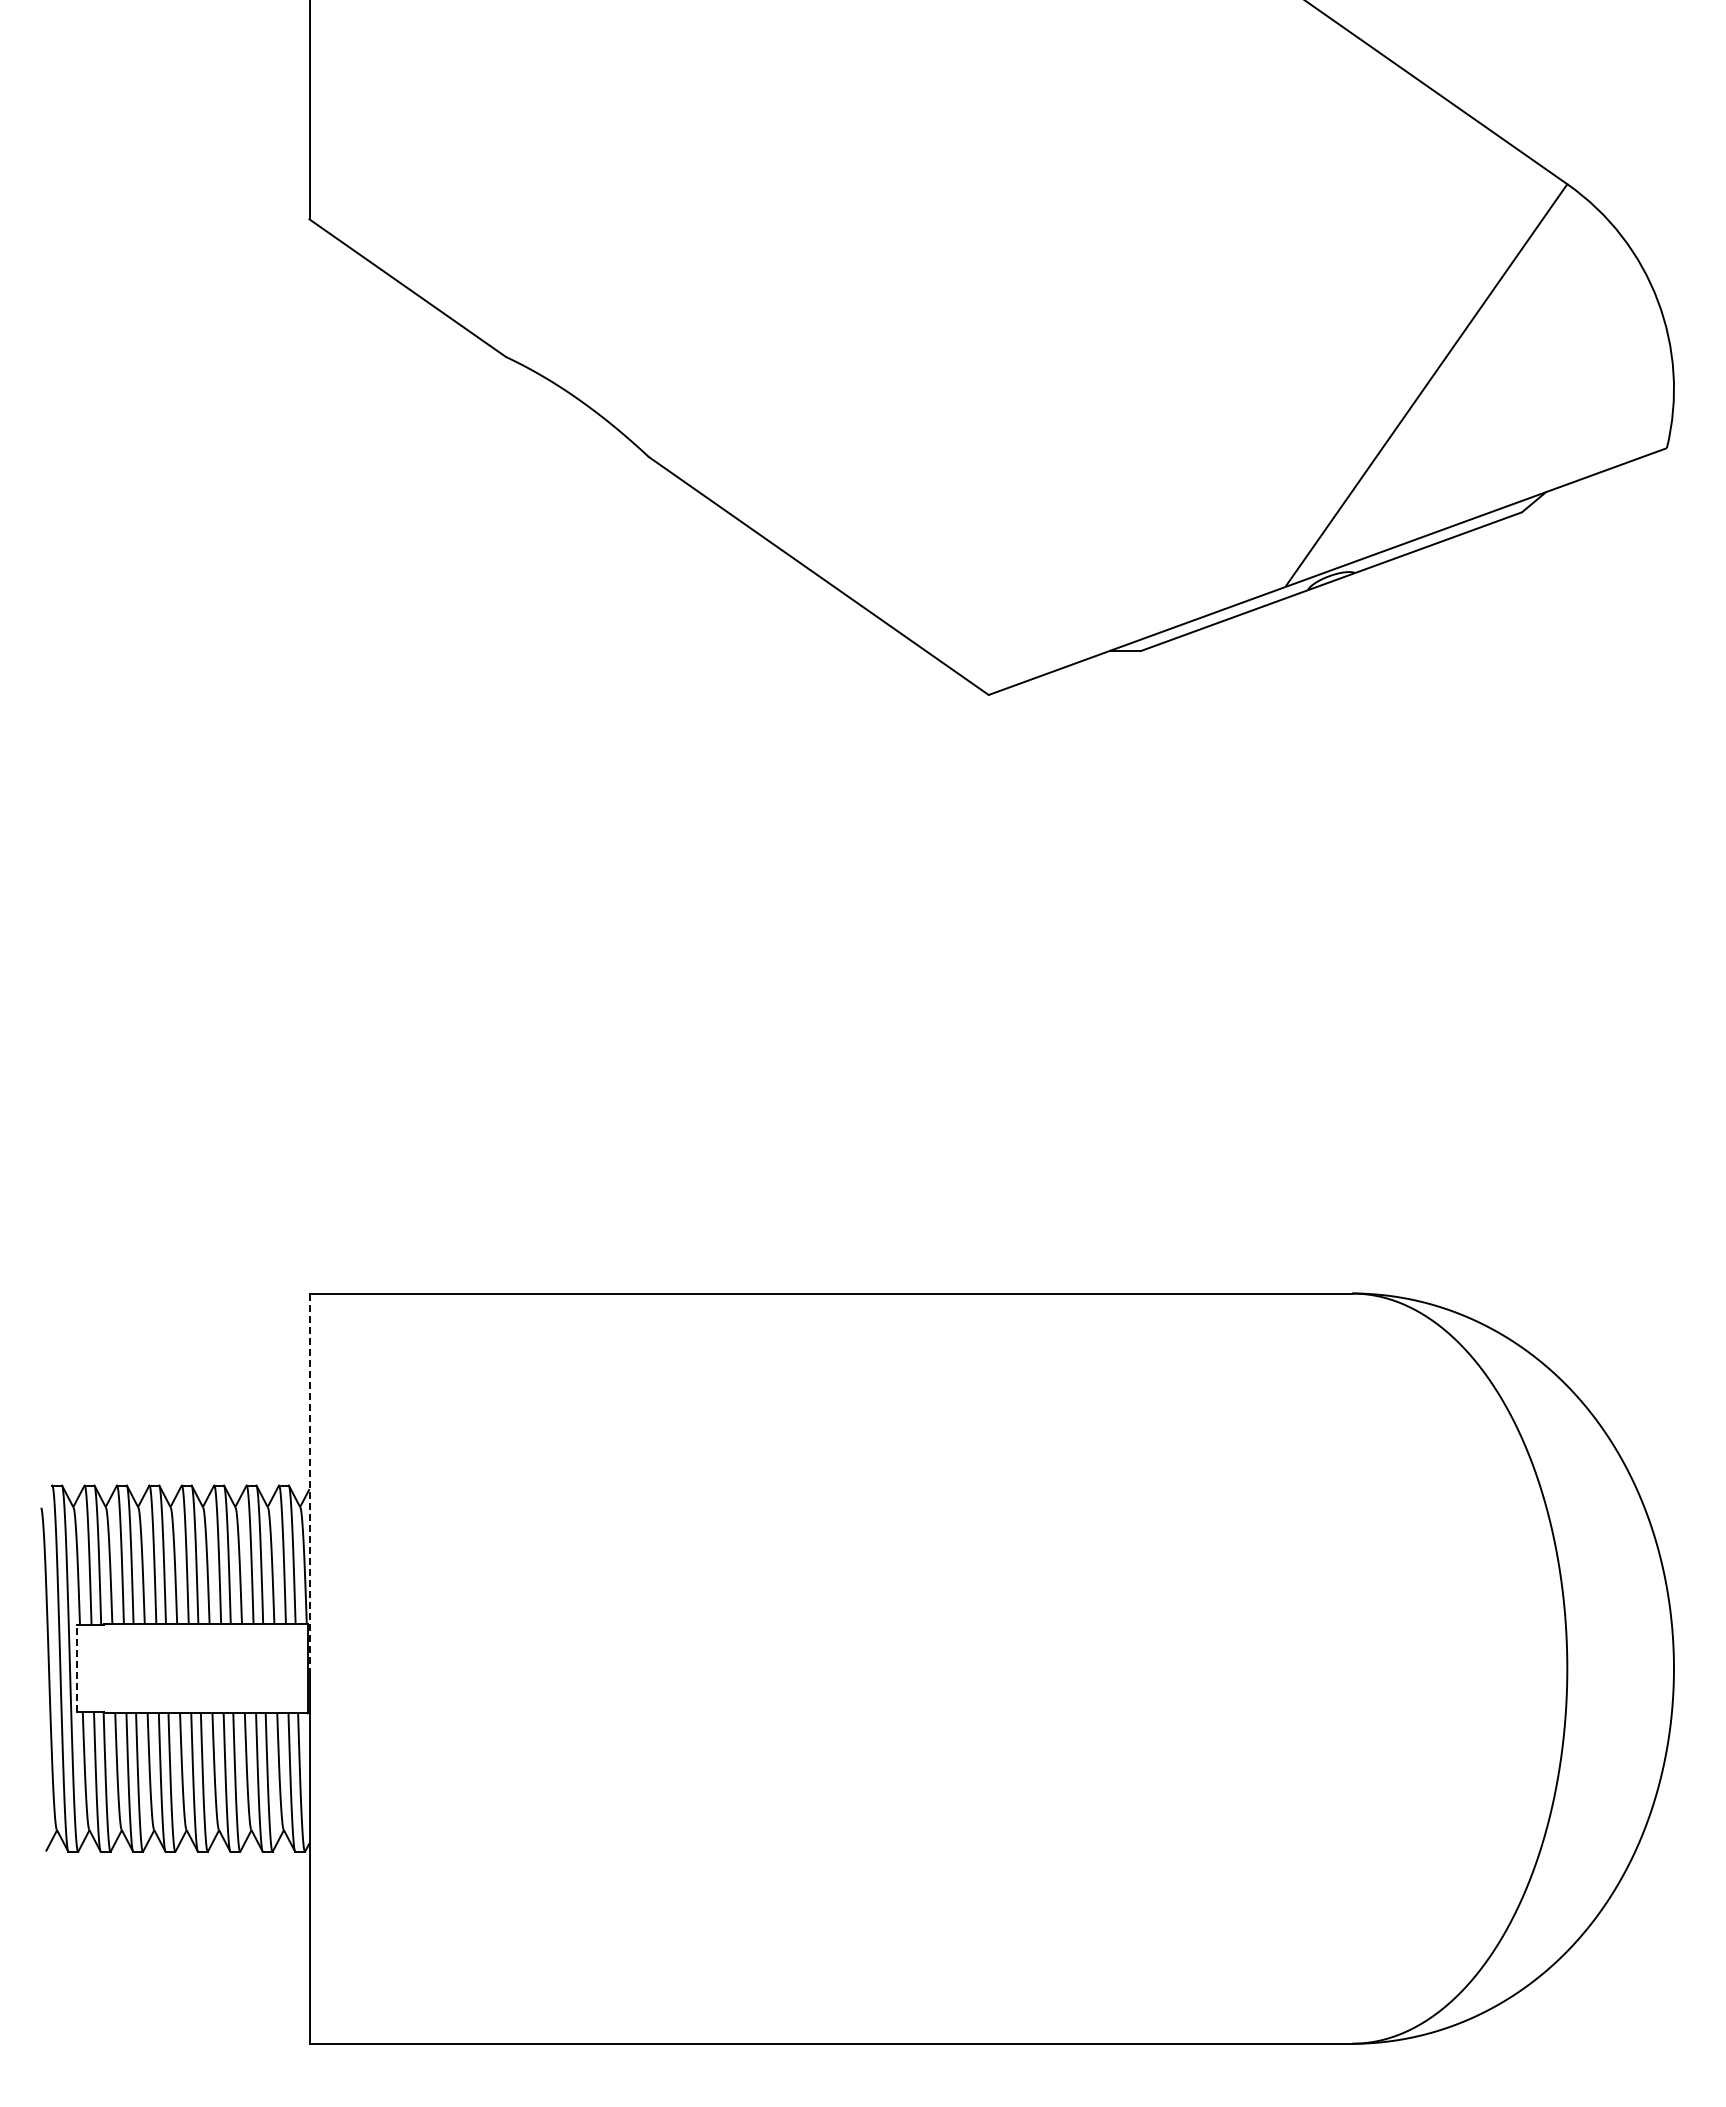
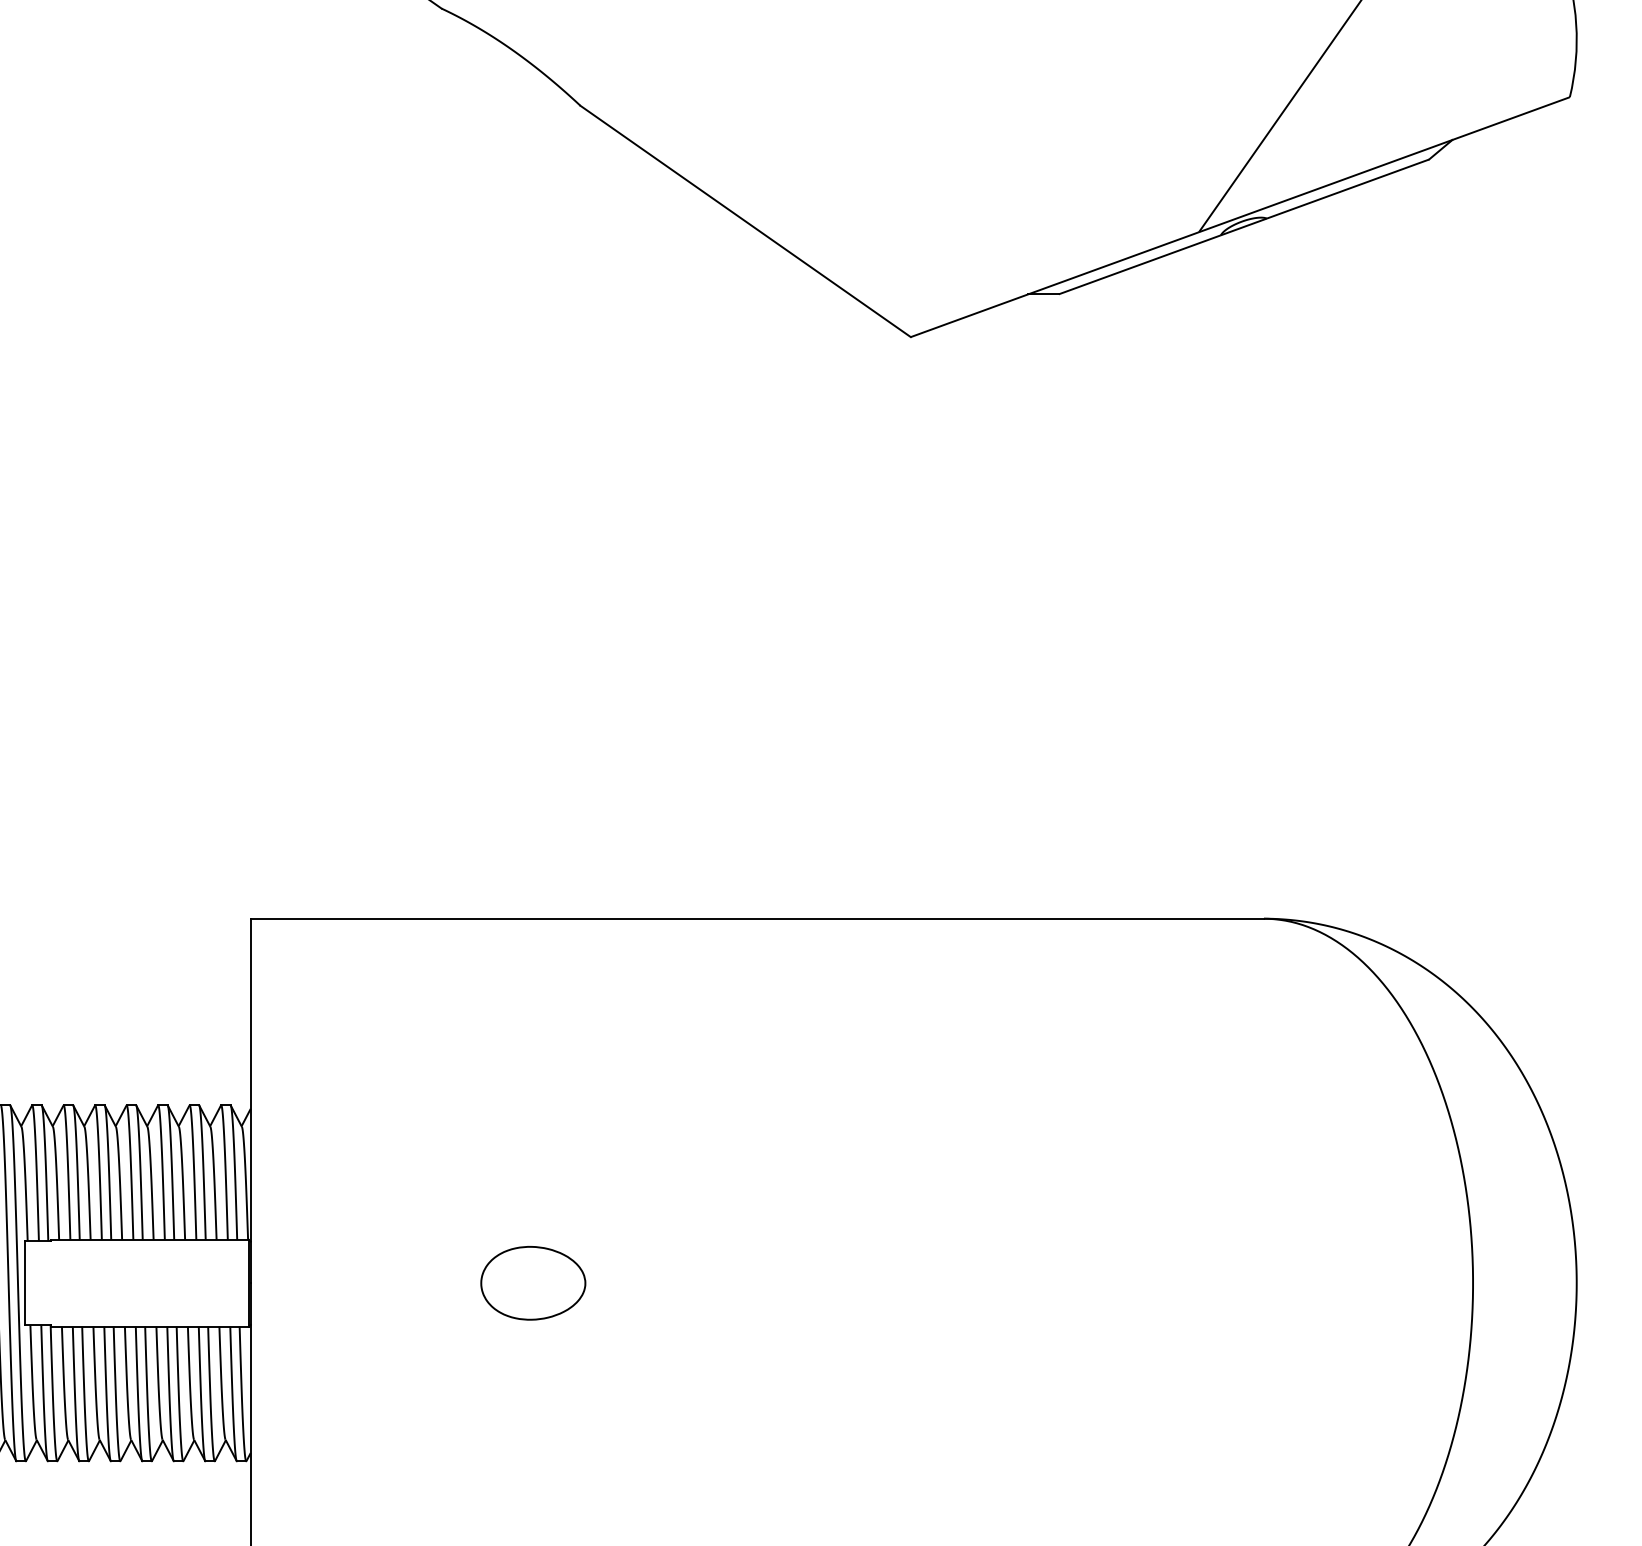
line: (309, 1481) -> (250, 1101), dashed -> solid
line: (77, 1668) -> (25, 1283), dashed -> solid
part: (599, 1668) -> (532, 1283), added

